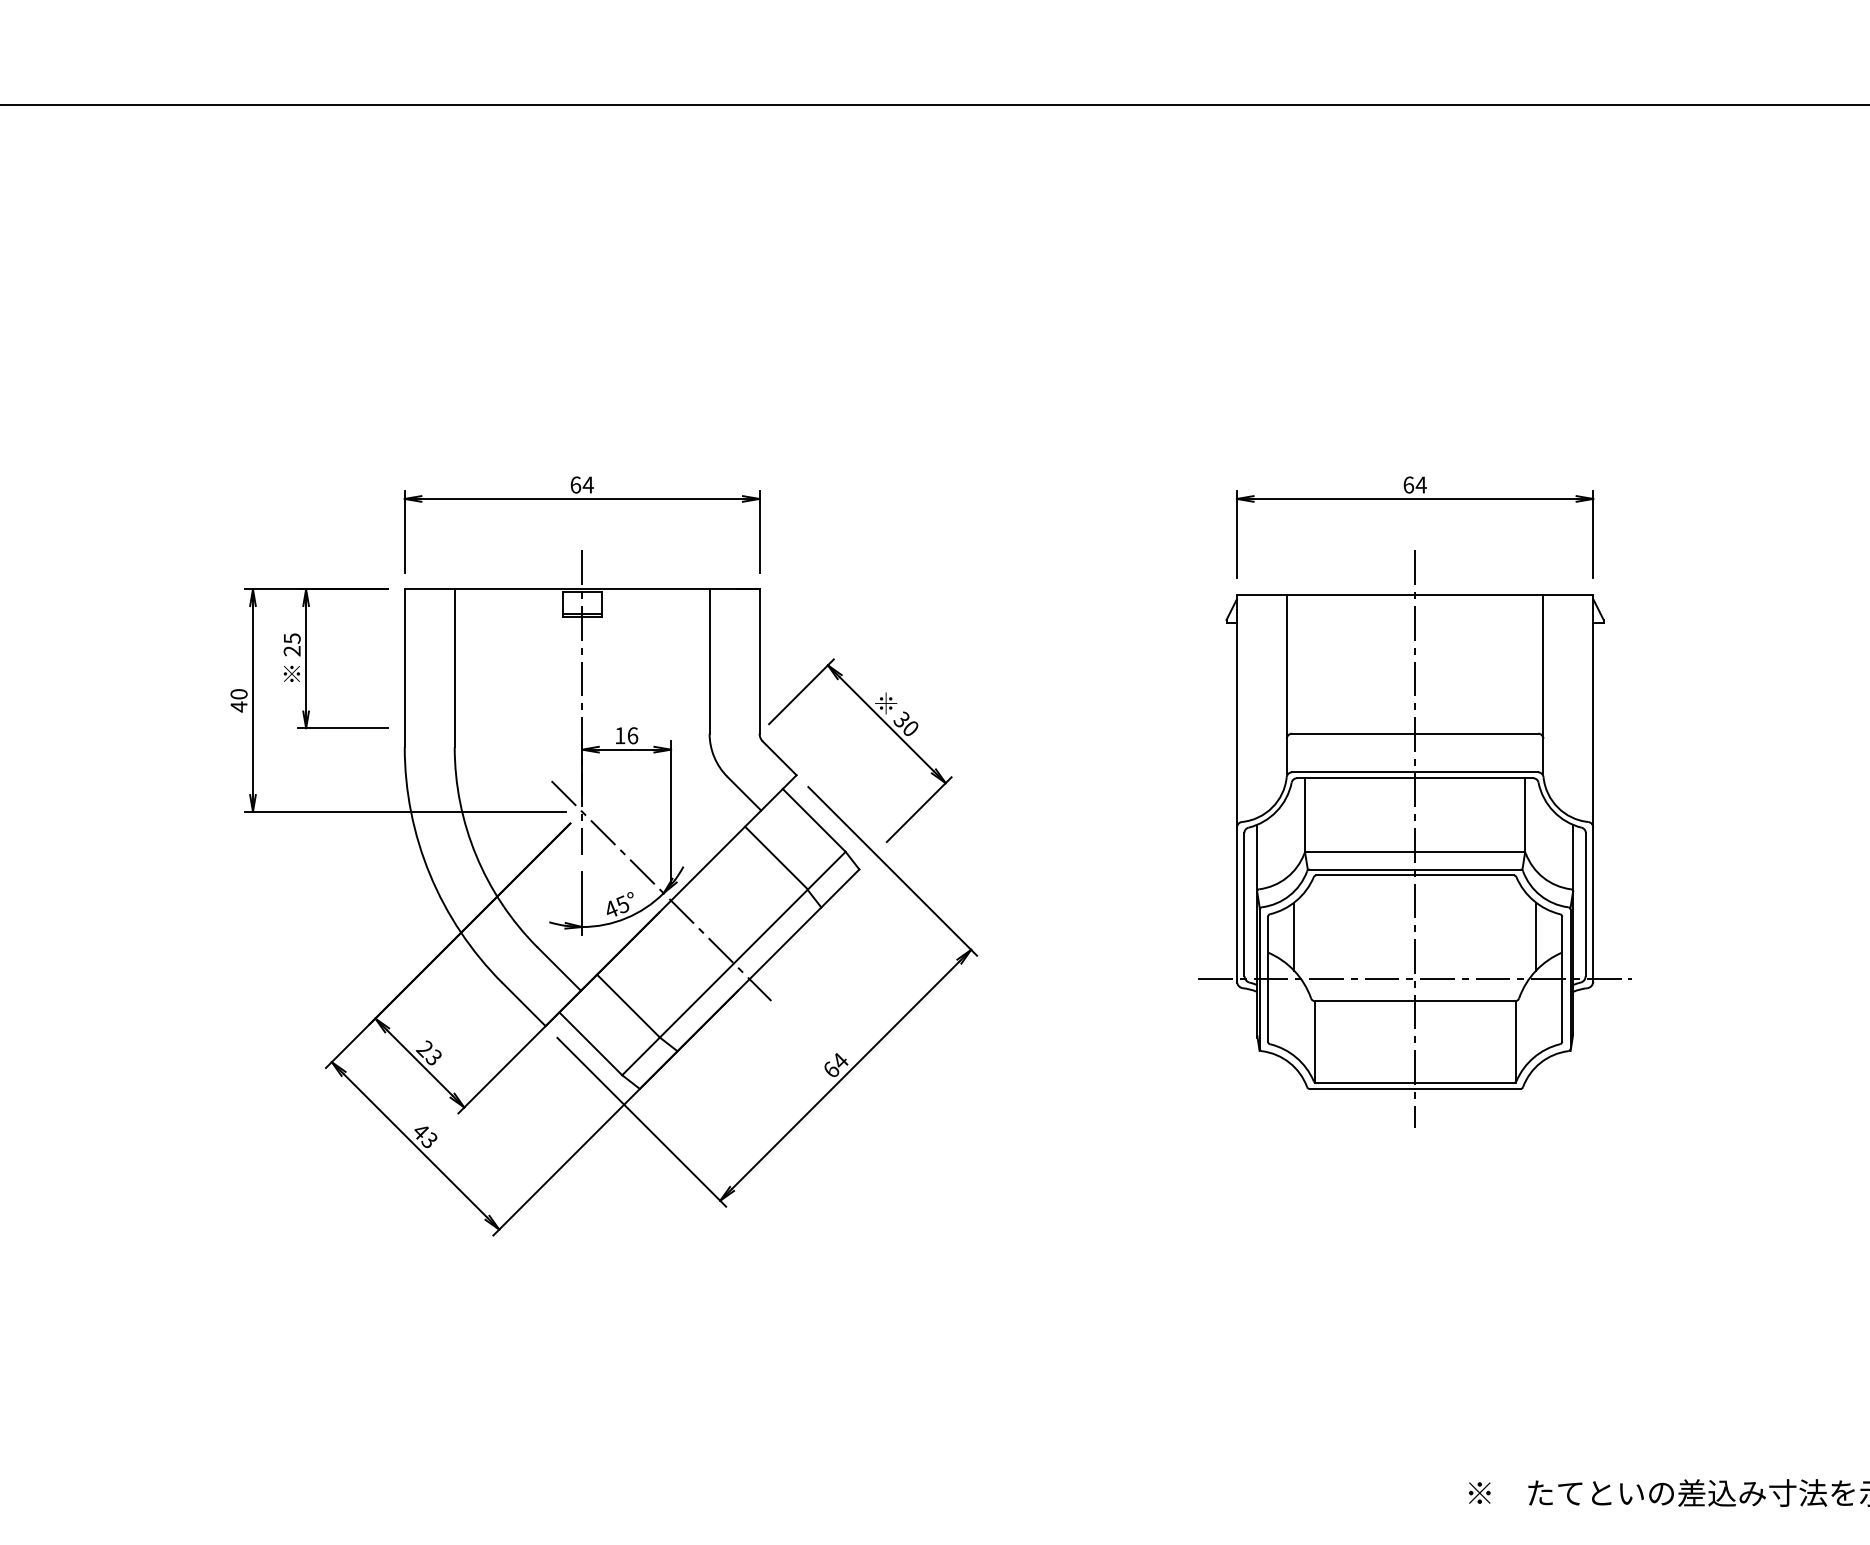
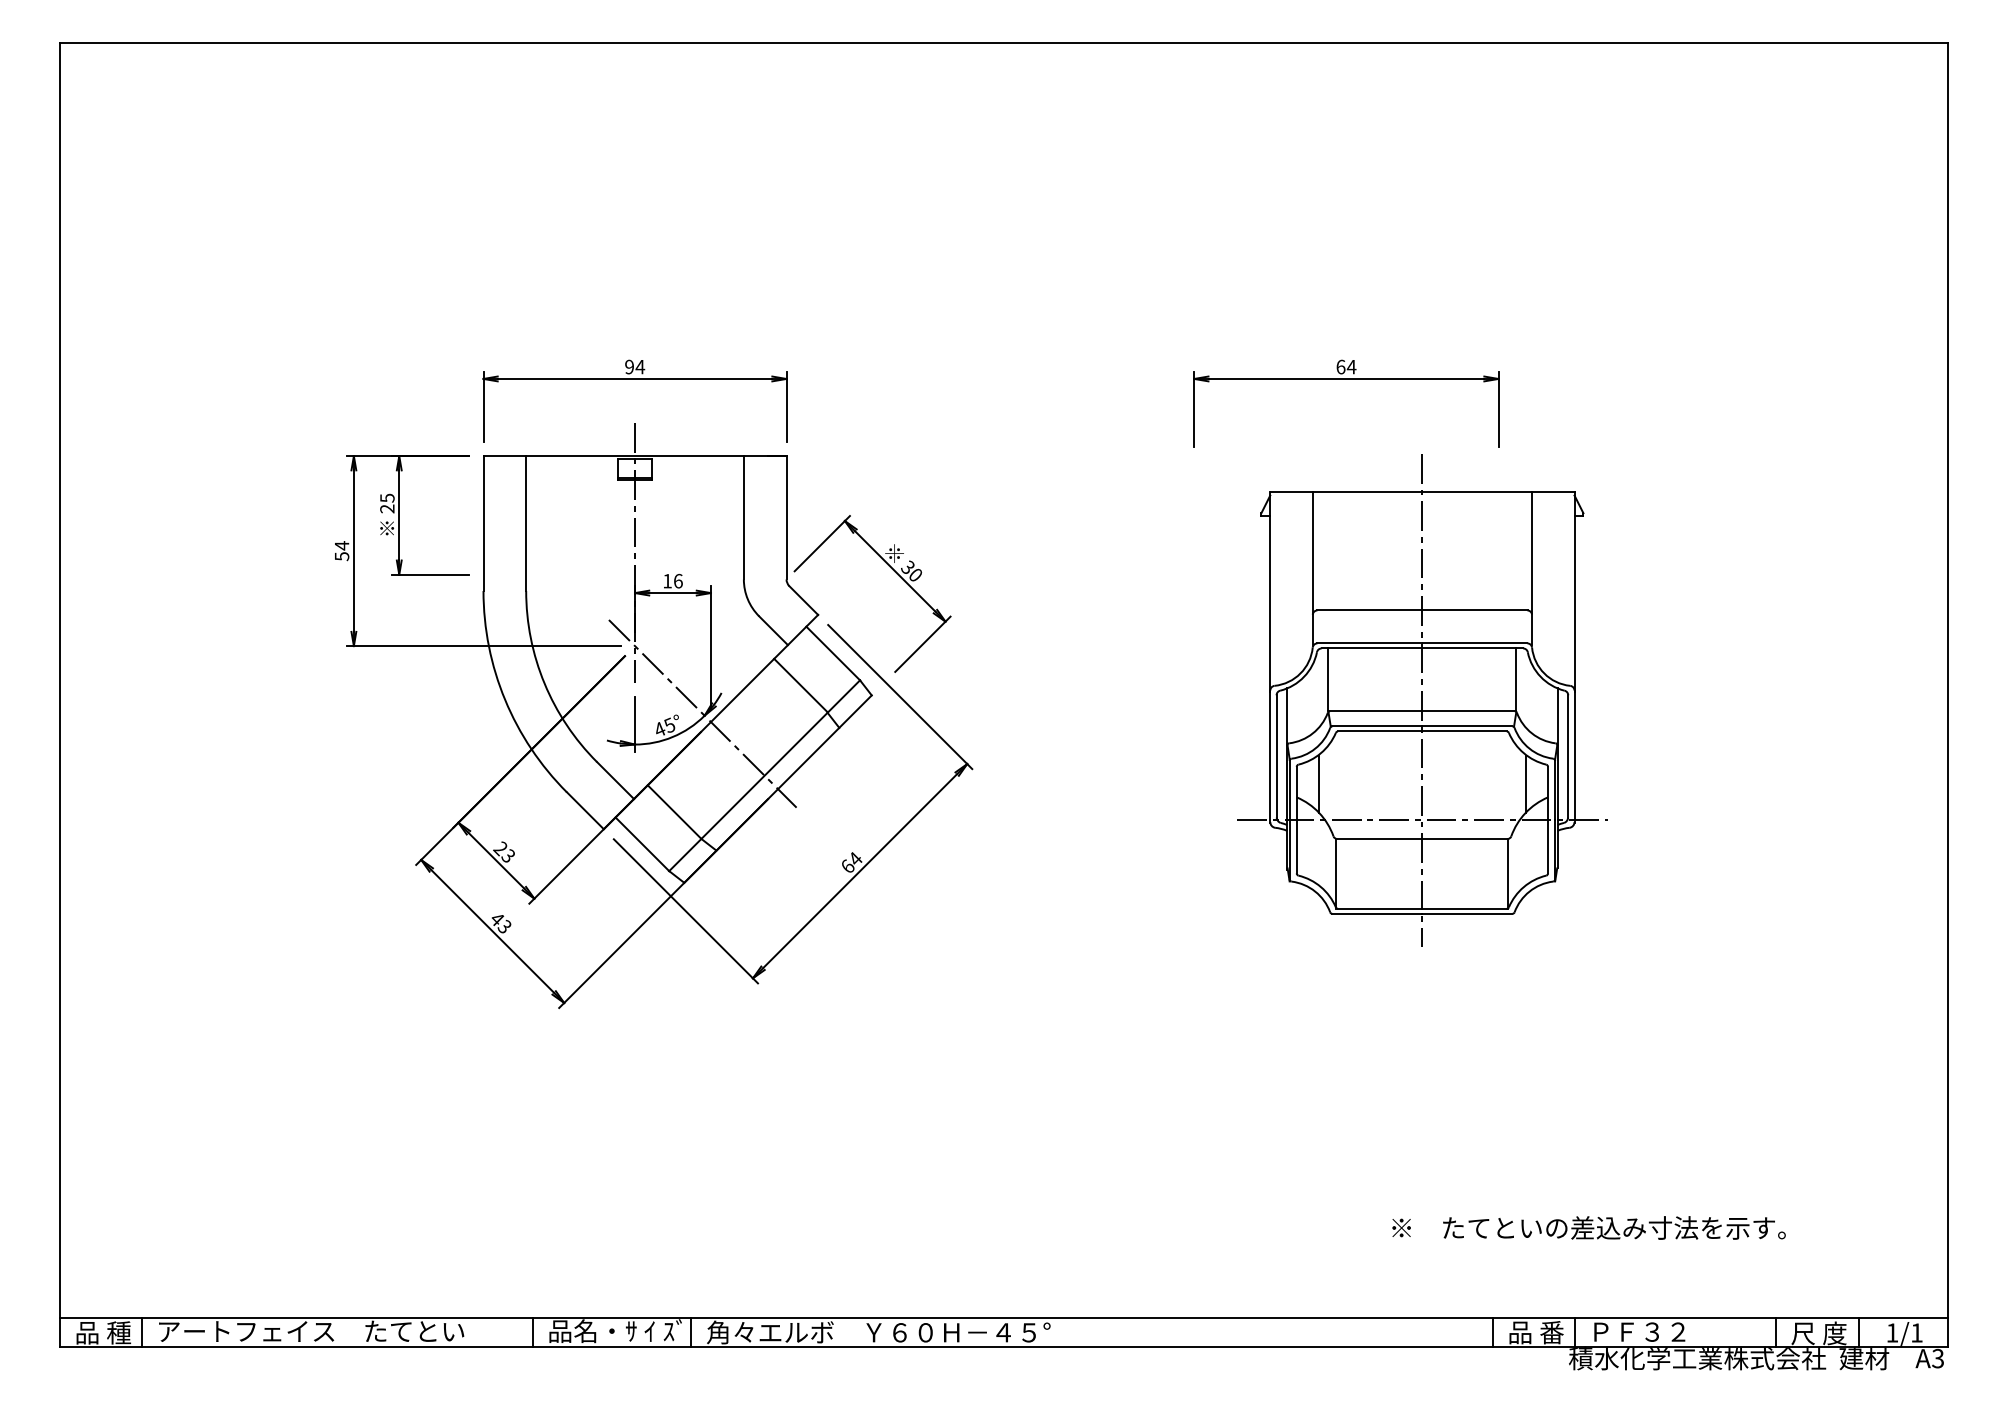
text: (575, 484) -> (629, 366), 64 -> 94
text: (238, 700) -> (341, 551), 40 -> 54
part: (1415, 839) -> (1422, 700), moved

